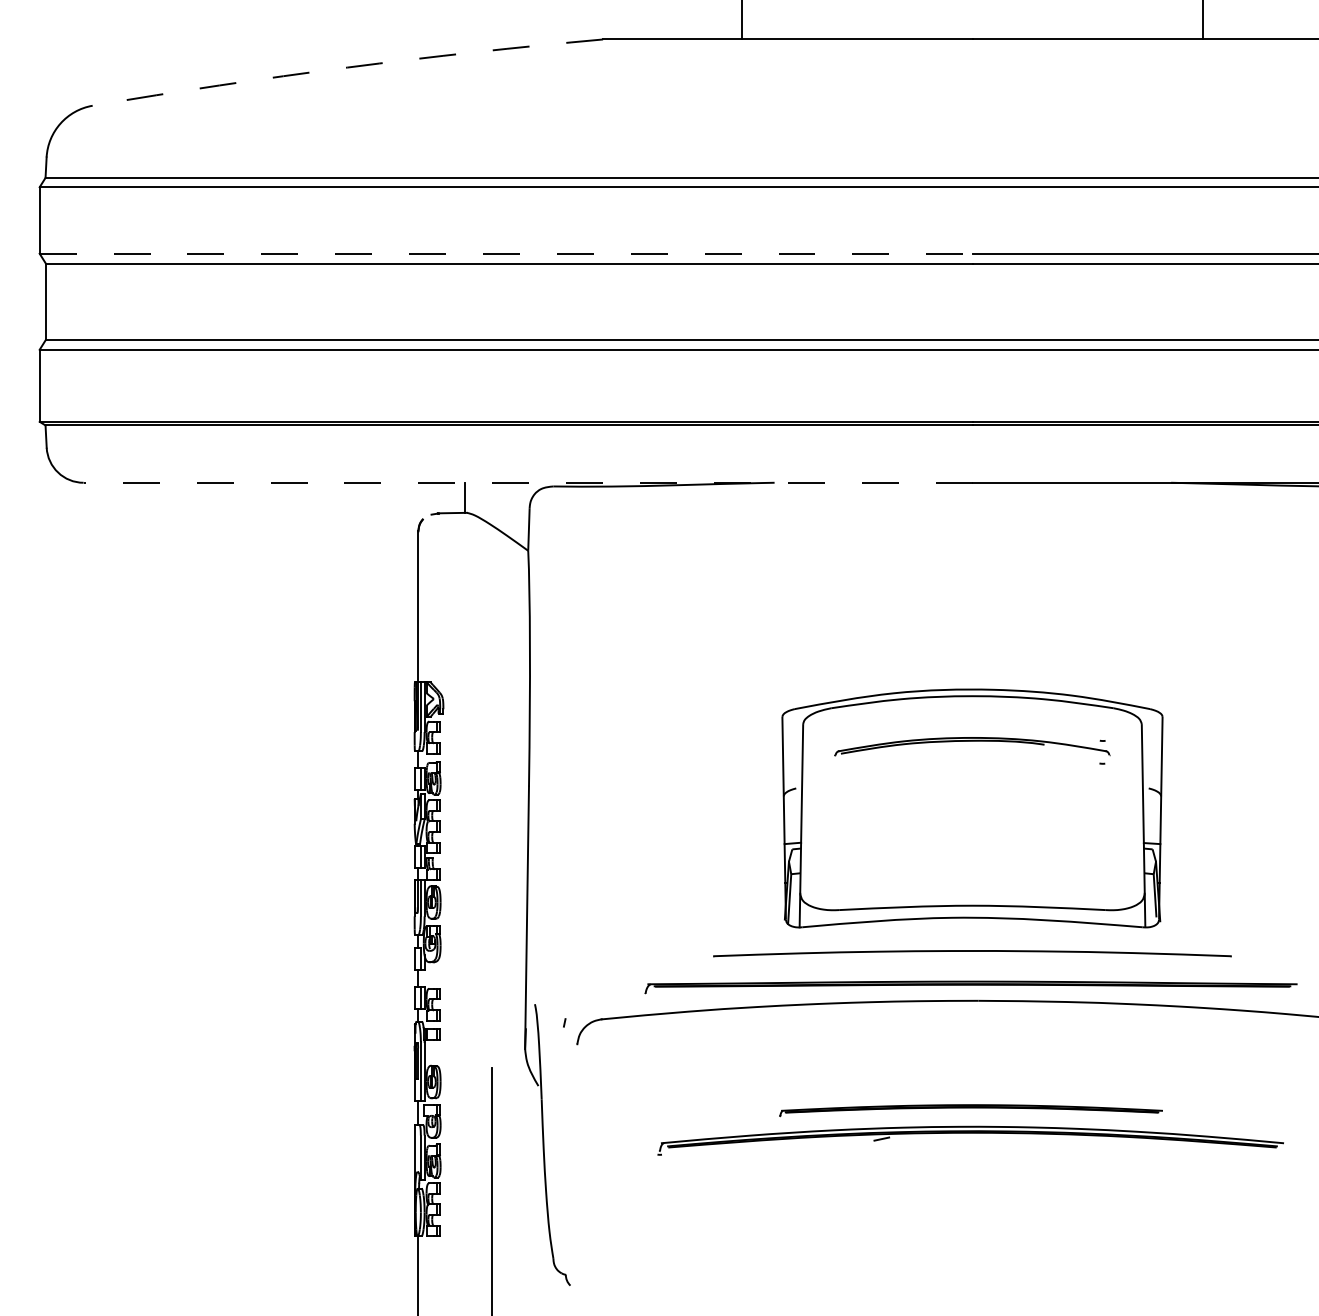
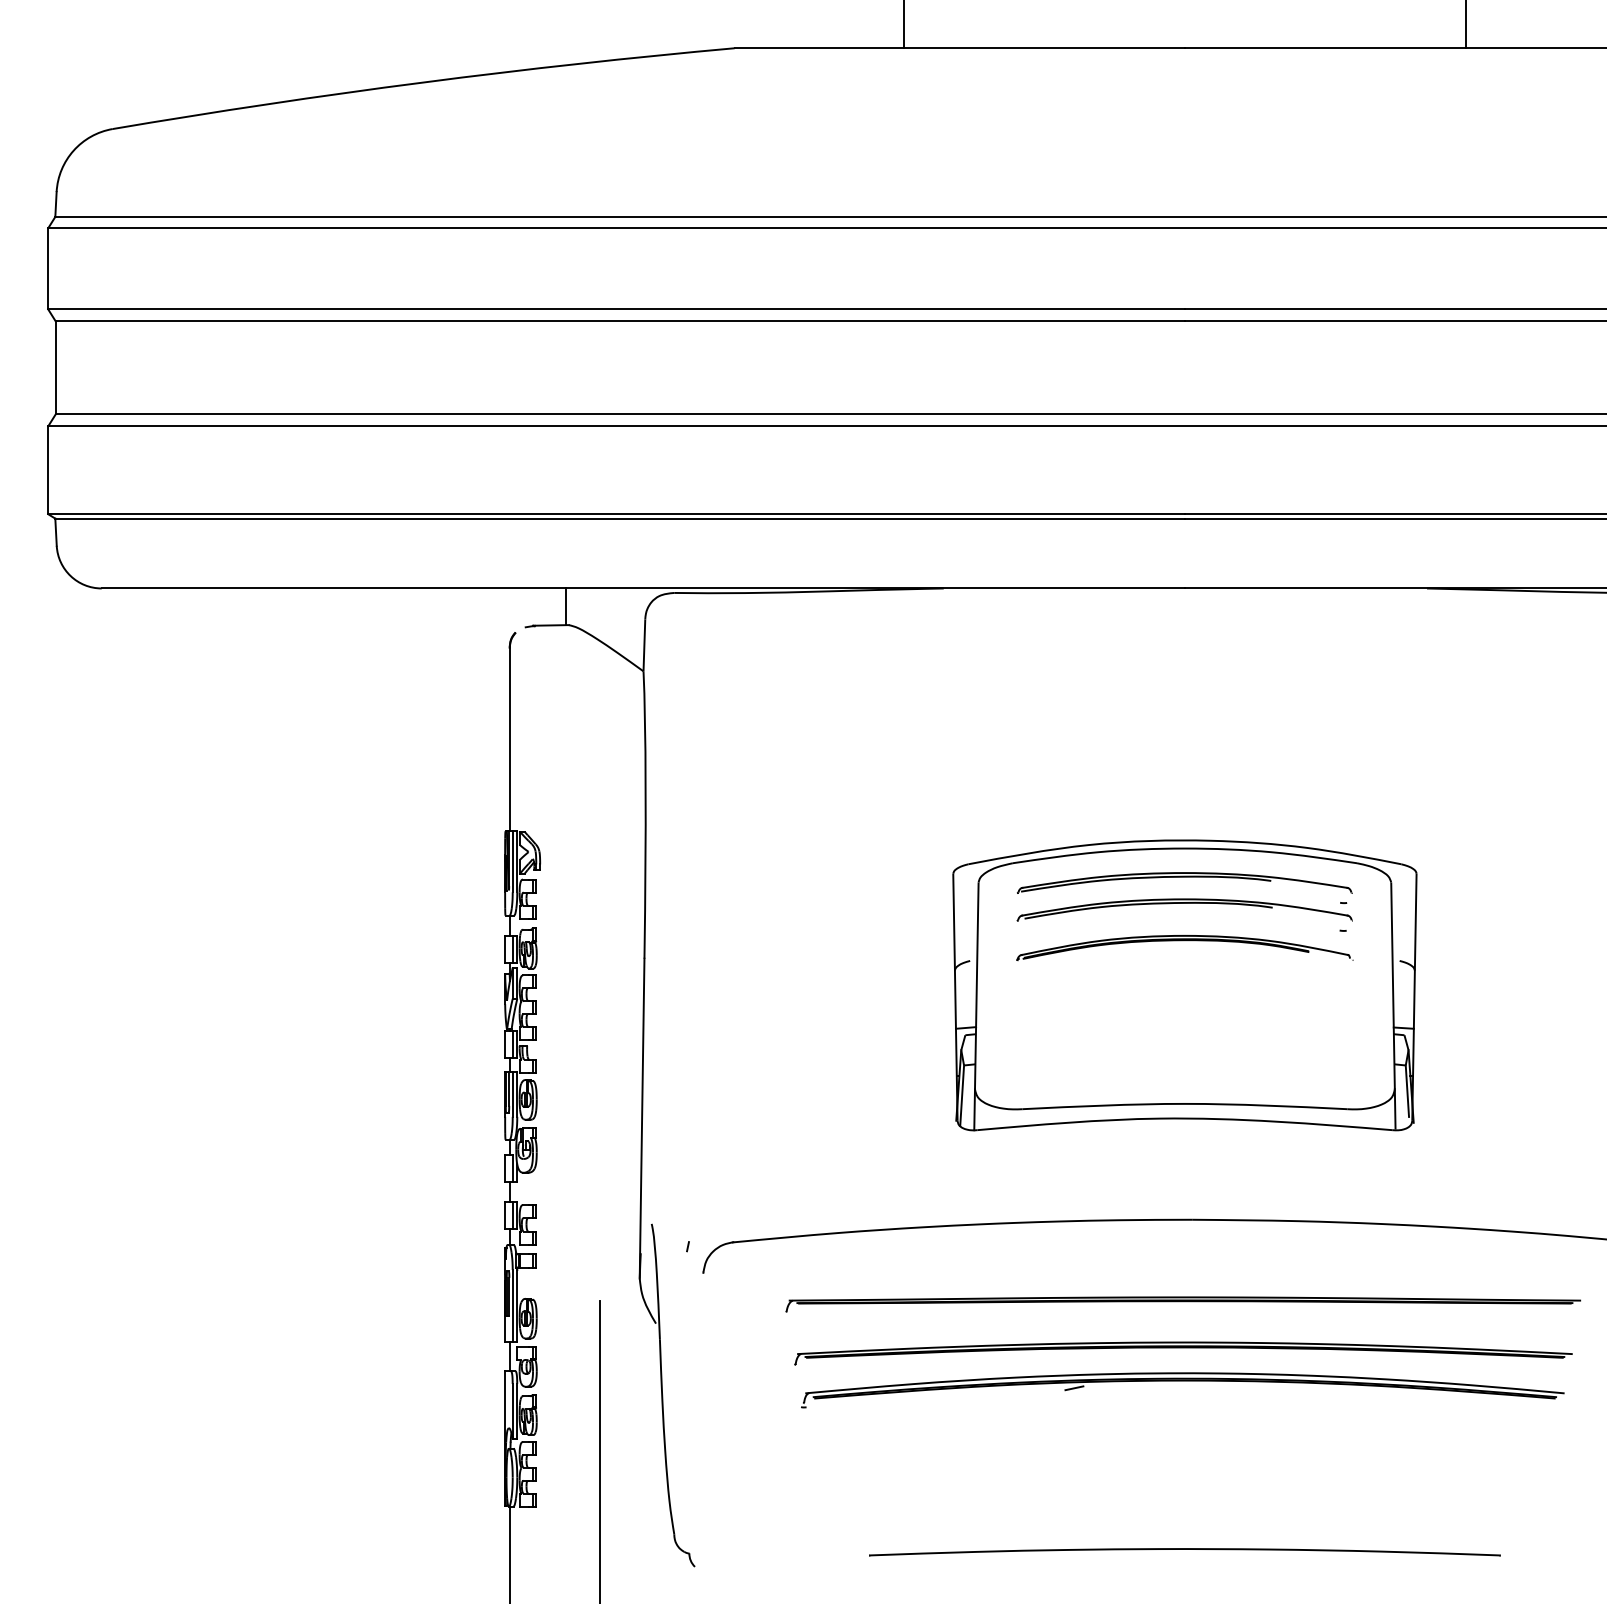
arc: (346, 67) -> (422, 82), dashed -> solid
line: (506, 253) -> (617, 309), dashed -> solid
line: (528, 482) -> (643, 588), dashed -> solid
part: (972, 724) -> (1184, 882), added
part: (972, 772) -> (1184, 941), added
part: (972, 953) -> (1184, 1552), moved
part: (971, 987) -> (1183, 1304), moved
part: (971, 1110) -> (1183, 1353), size x1.67

